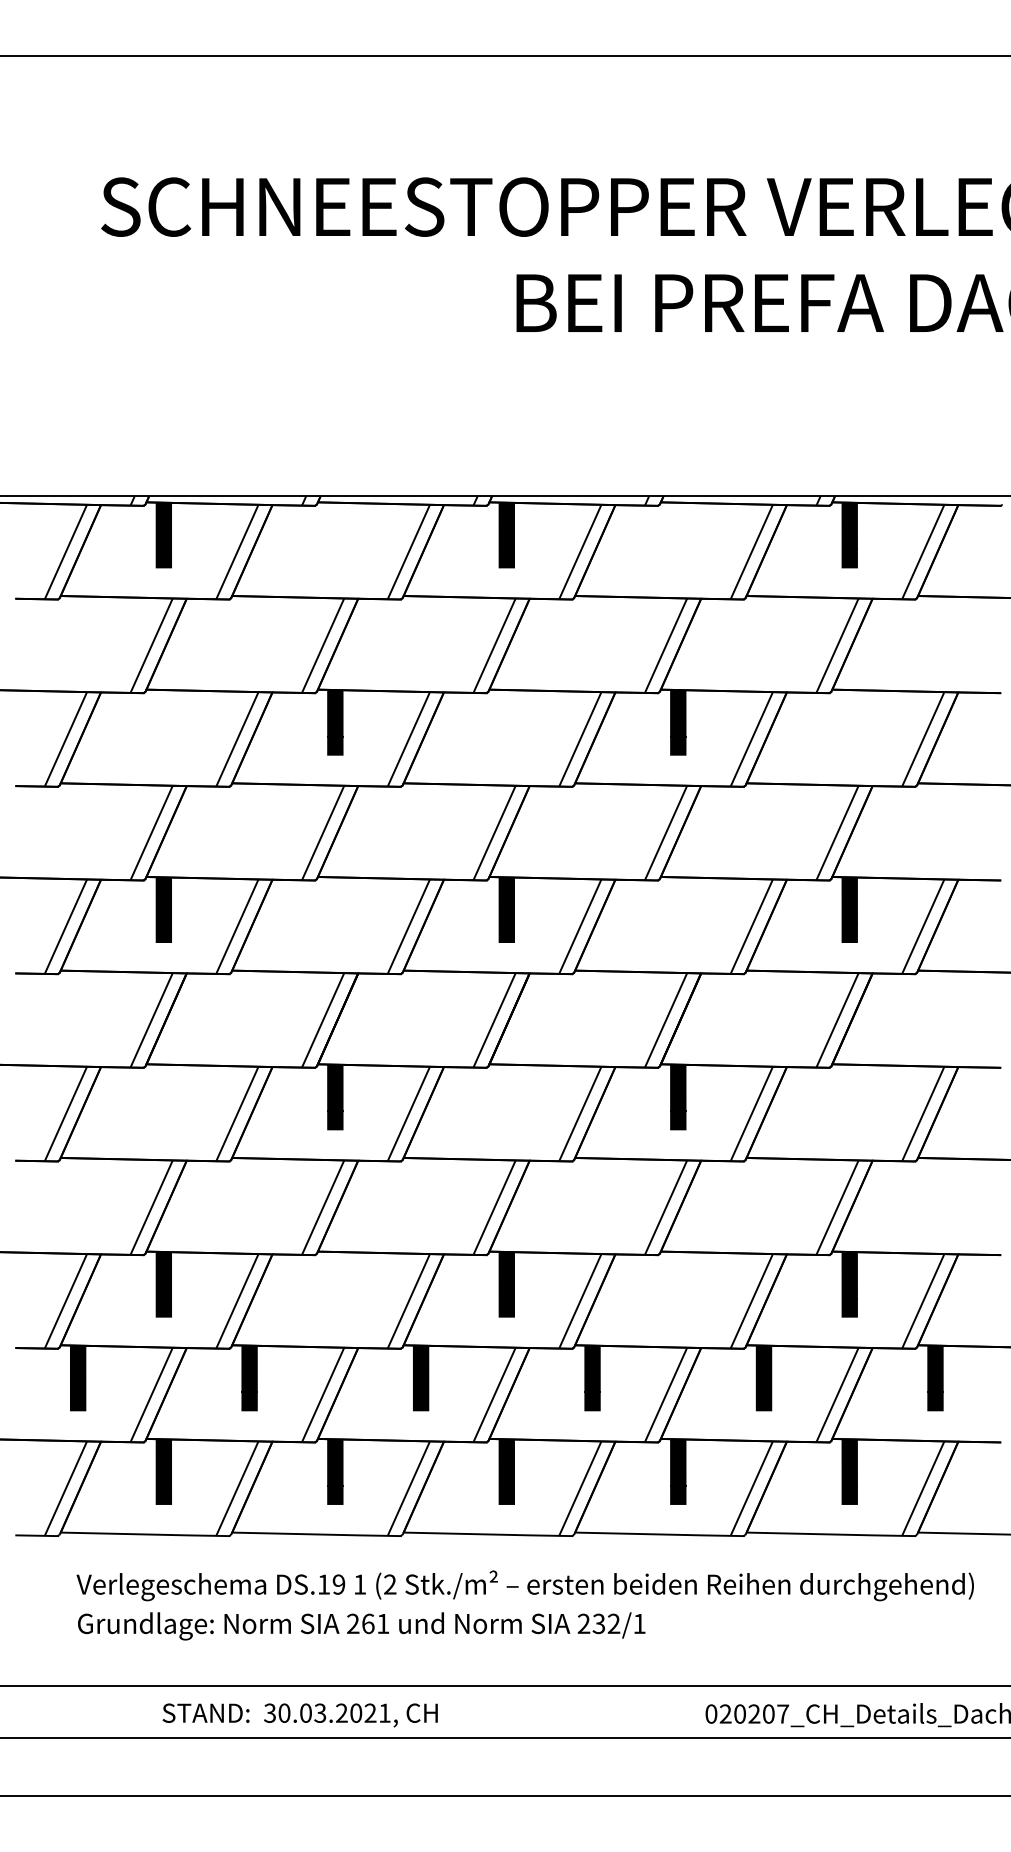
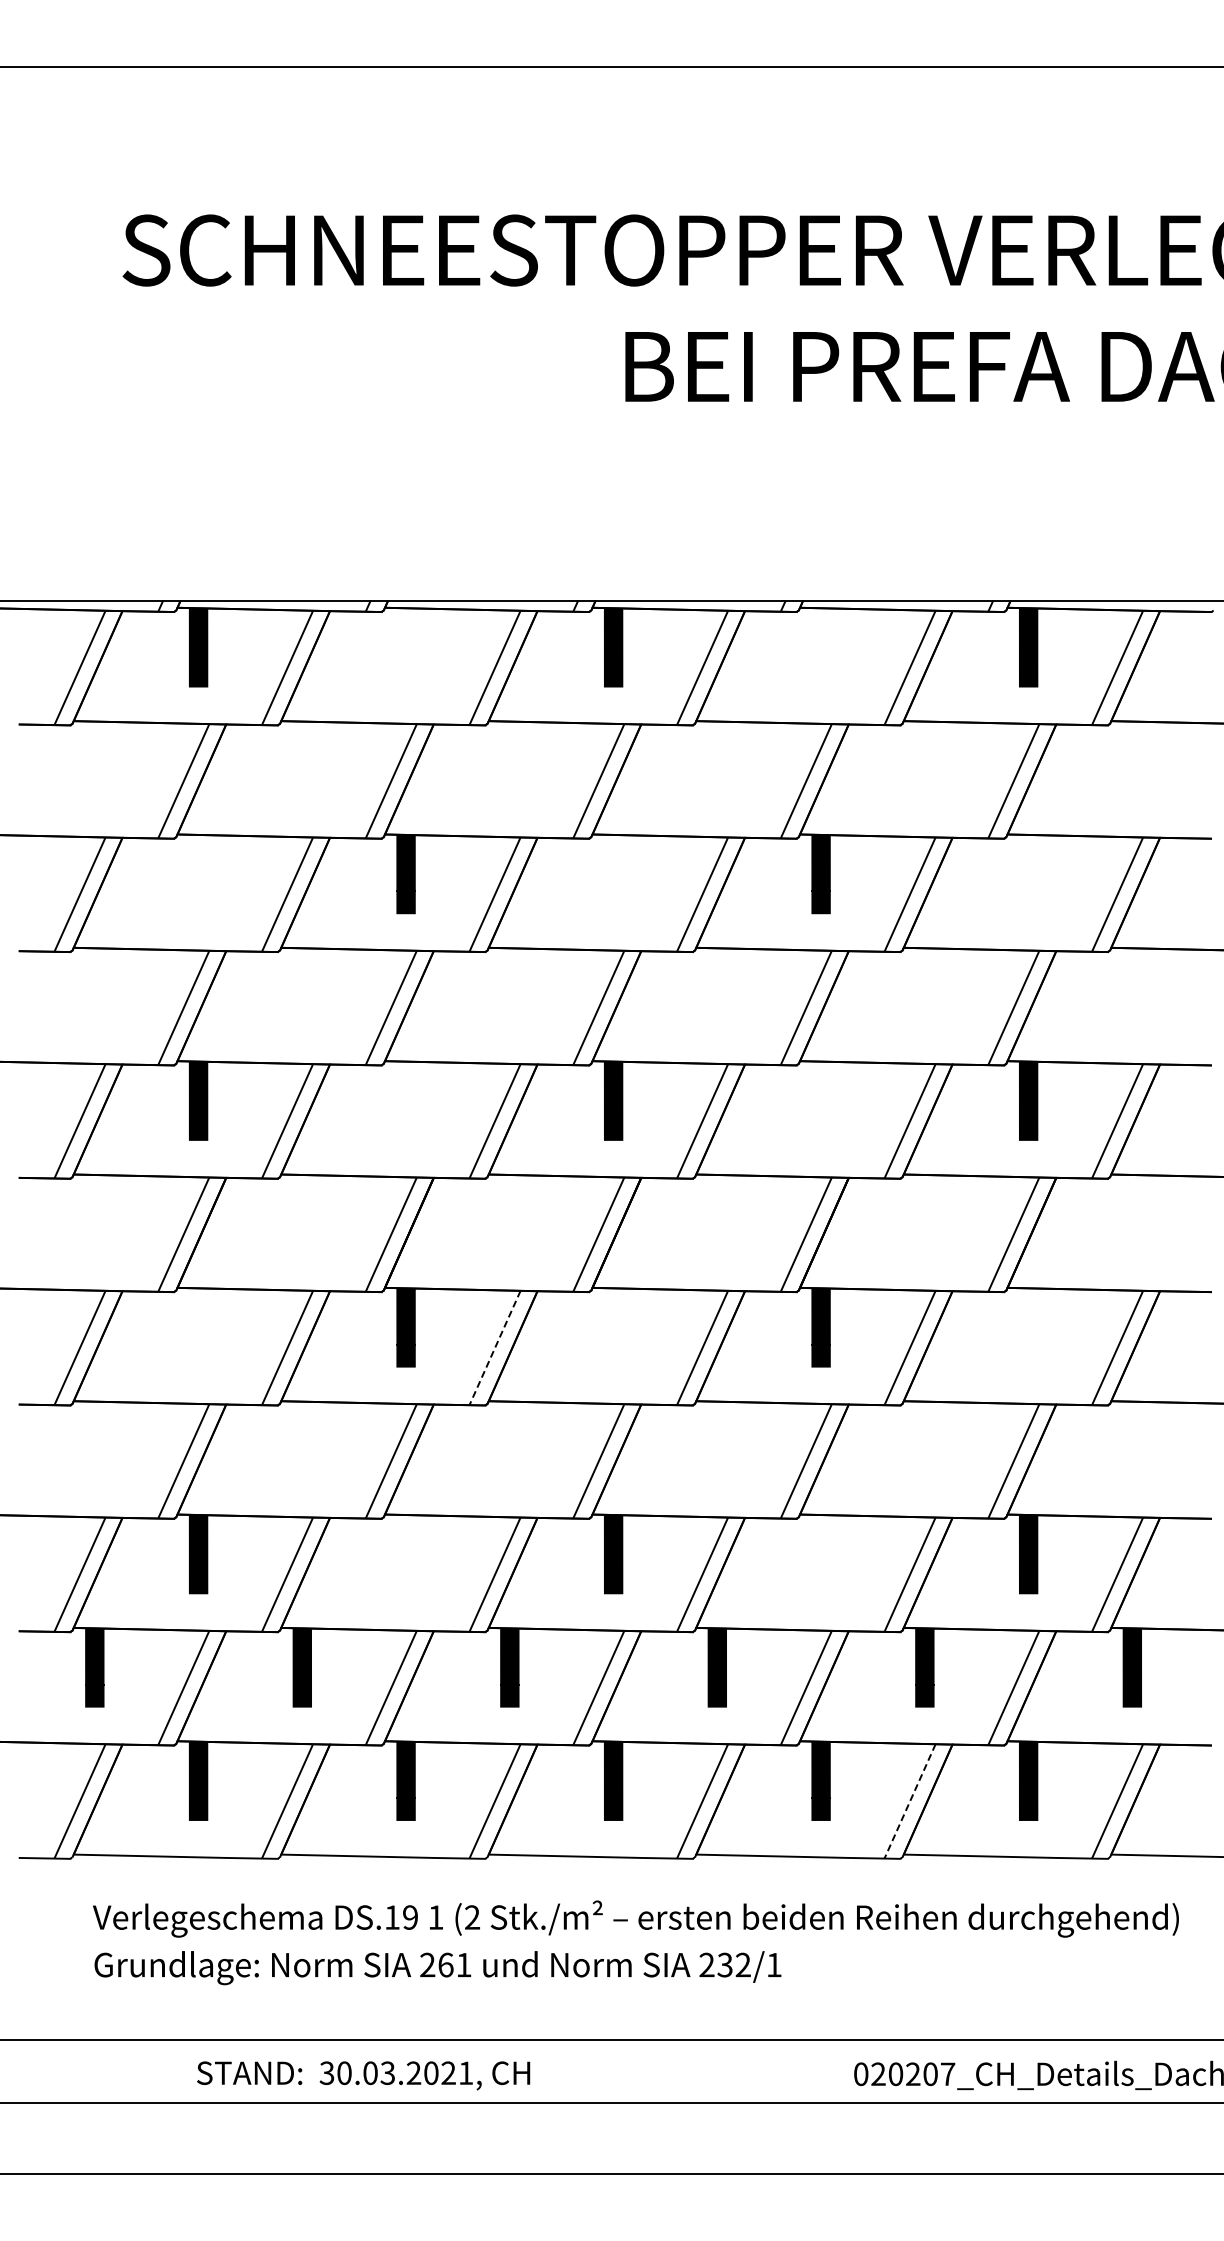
line: (409, 1114) -> (495, 1348), solid -> dashed
line: (752, 1488) -> (910, 1801), solid -> dashed

